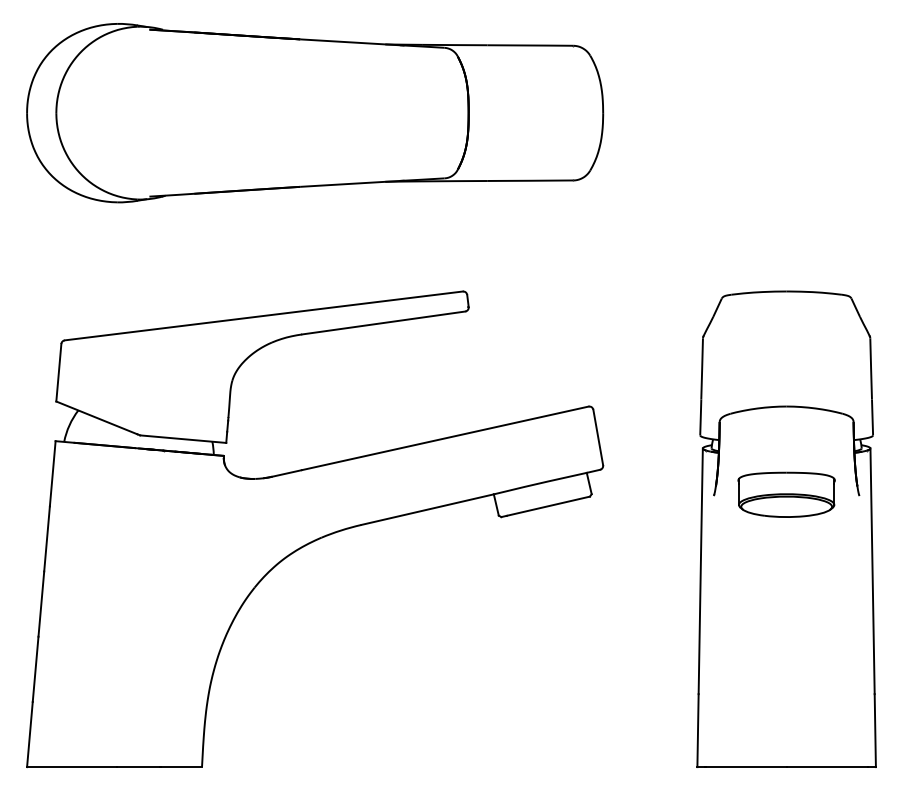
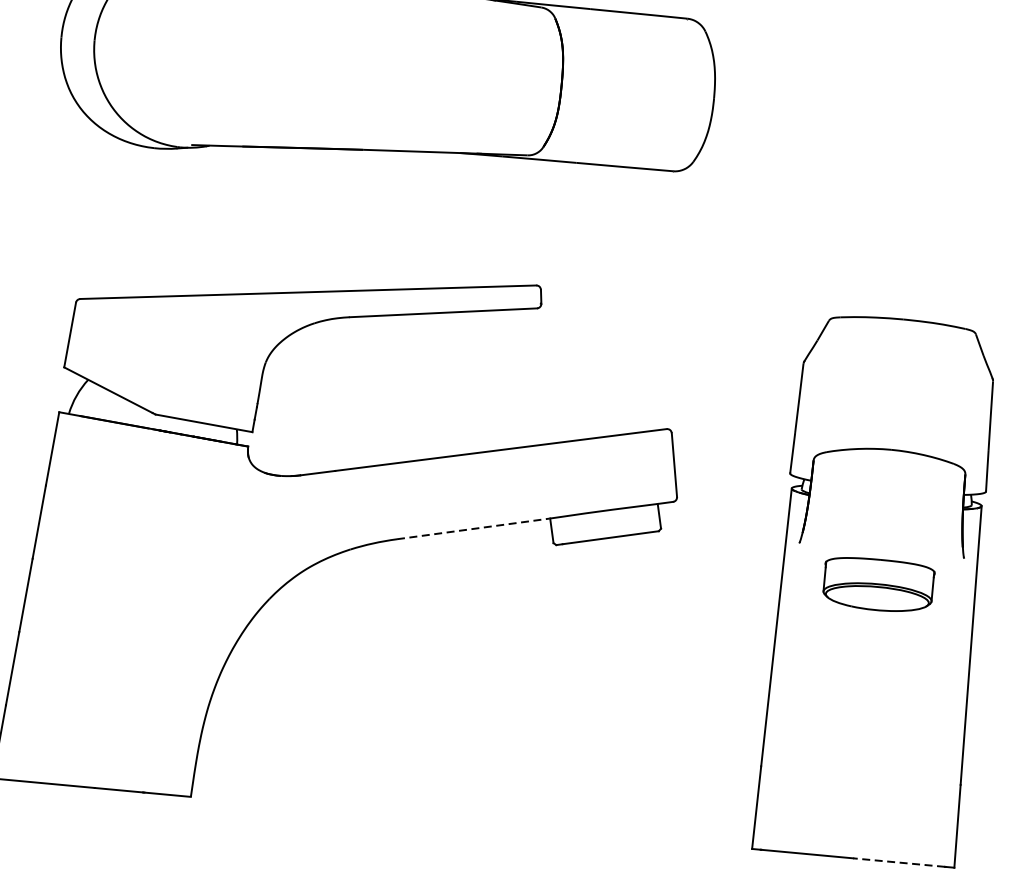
part: (786, 494) -> (878, 584), moved
line: (427, 509) -> (473, 528), solid -> dashed
line: (826, 767) -> (898, 862), solid -> dashed

